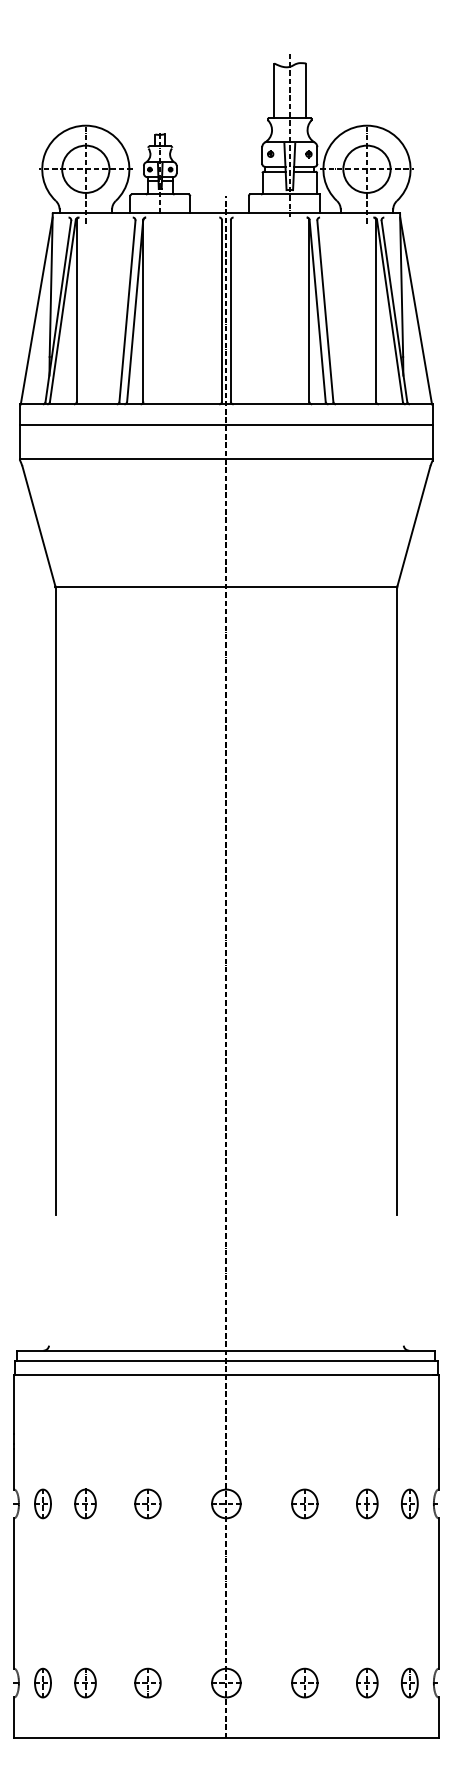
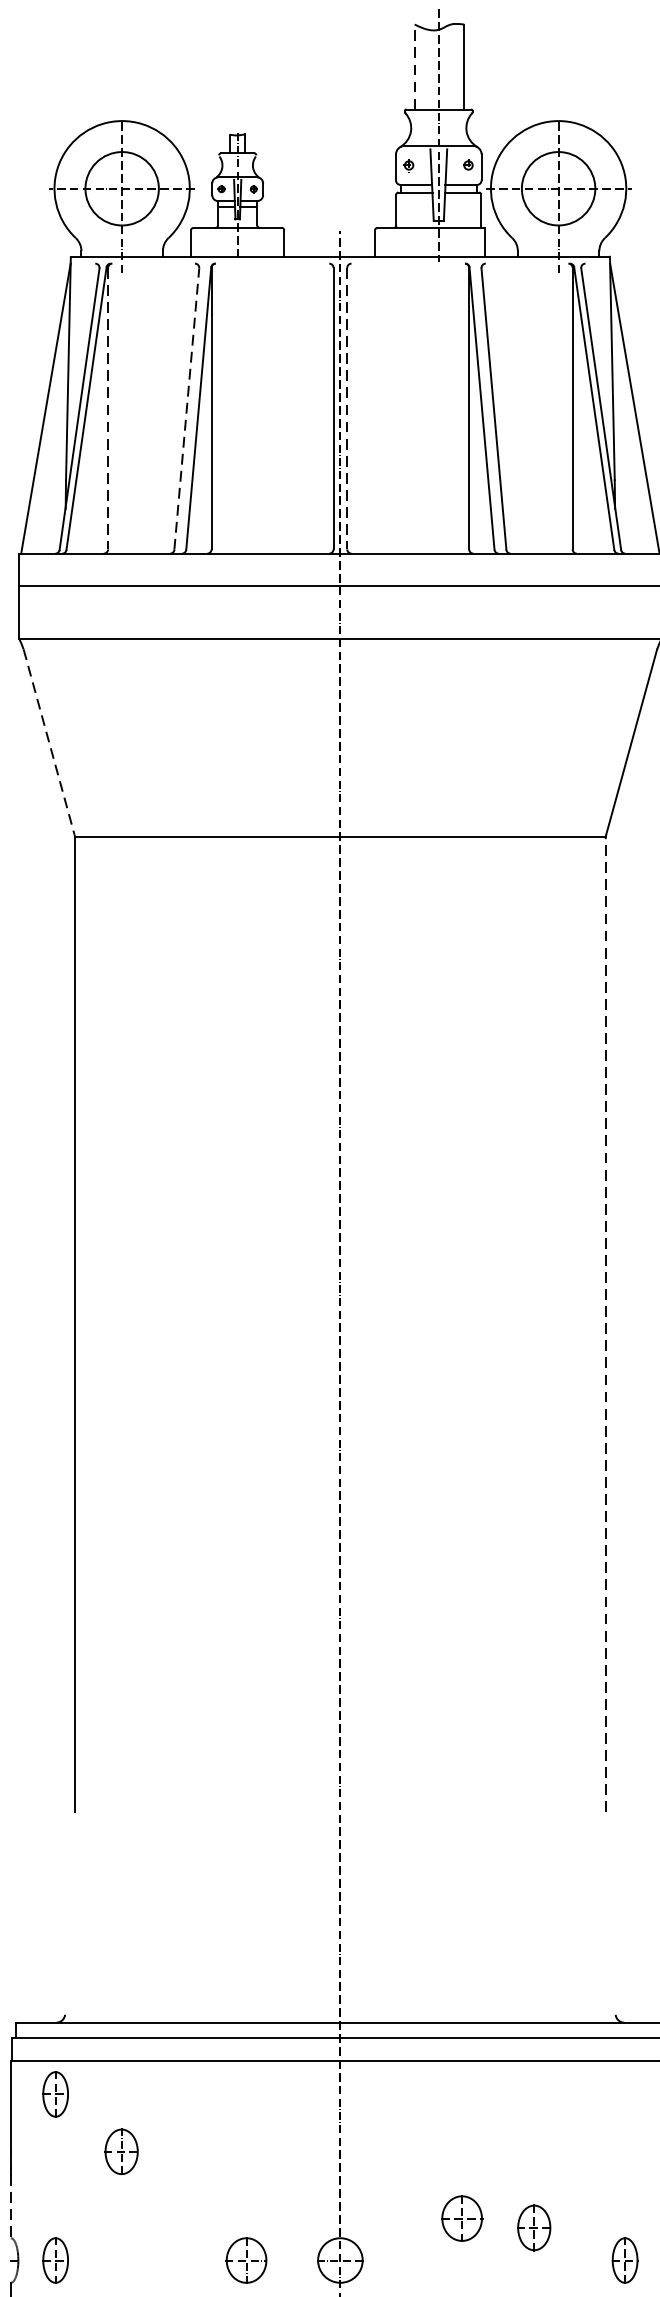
line: (274, 90) -> (415, 66), solid -> dashed
line: (76, 310) -> (107, 407), solid -> dashed
line: (230, 310) -> (346, 407), solid -> dashed
line: (127, 311) -> (186, 409), solid -> dashed
line: (38, 525) -> (48, 741), solid -> dashed
line: (397, 901) -> (605, 1325), solid -> dashed
part: (42, 1396) -> (54, 2093), added
line: (14, 1469) -> (11, 2207), solid -> dashed
part: (85, 1503) -> (121, 2151), moved
part: (147, 1503) -> (245, 2259), moved
part: (304, 1503) -> (461, 2217), moved
part: (367, 1503) -> (534, 2227), moved

